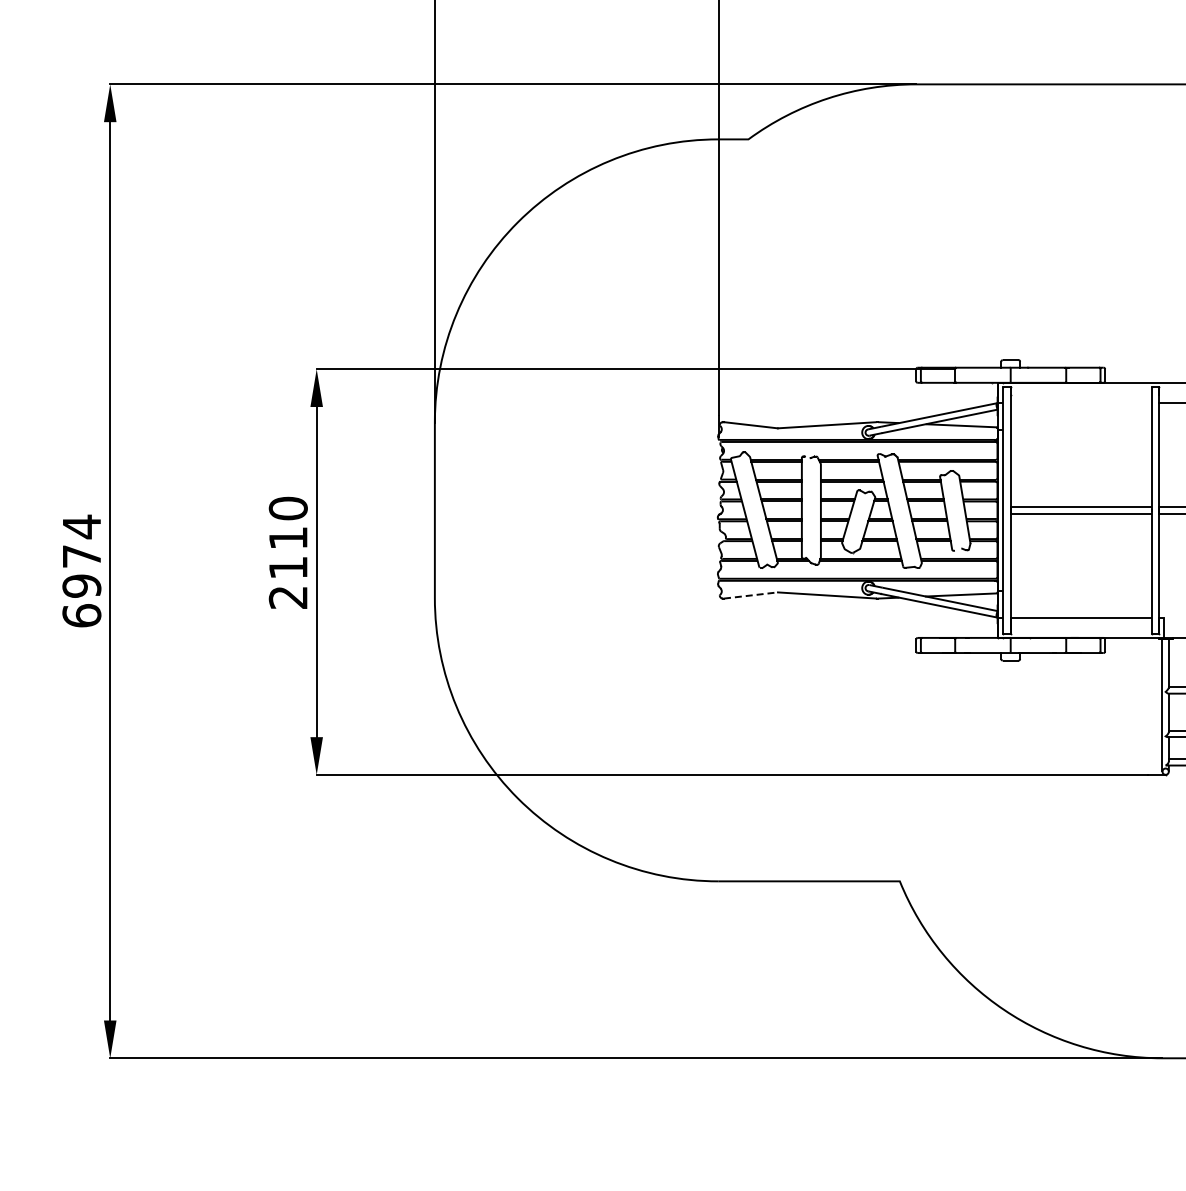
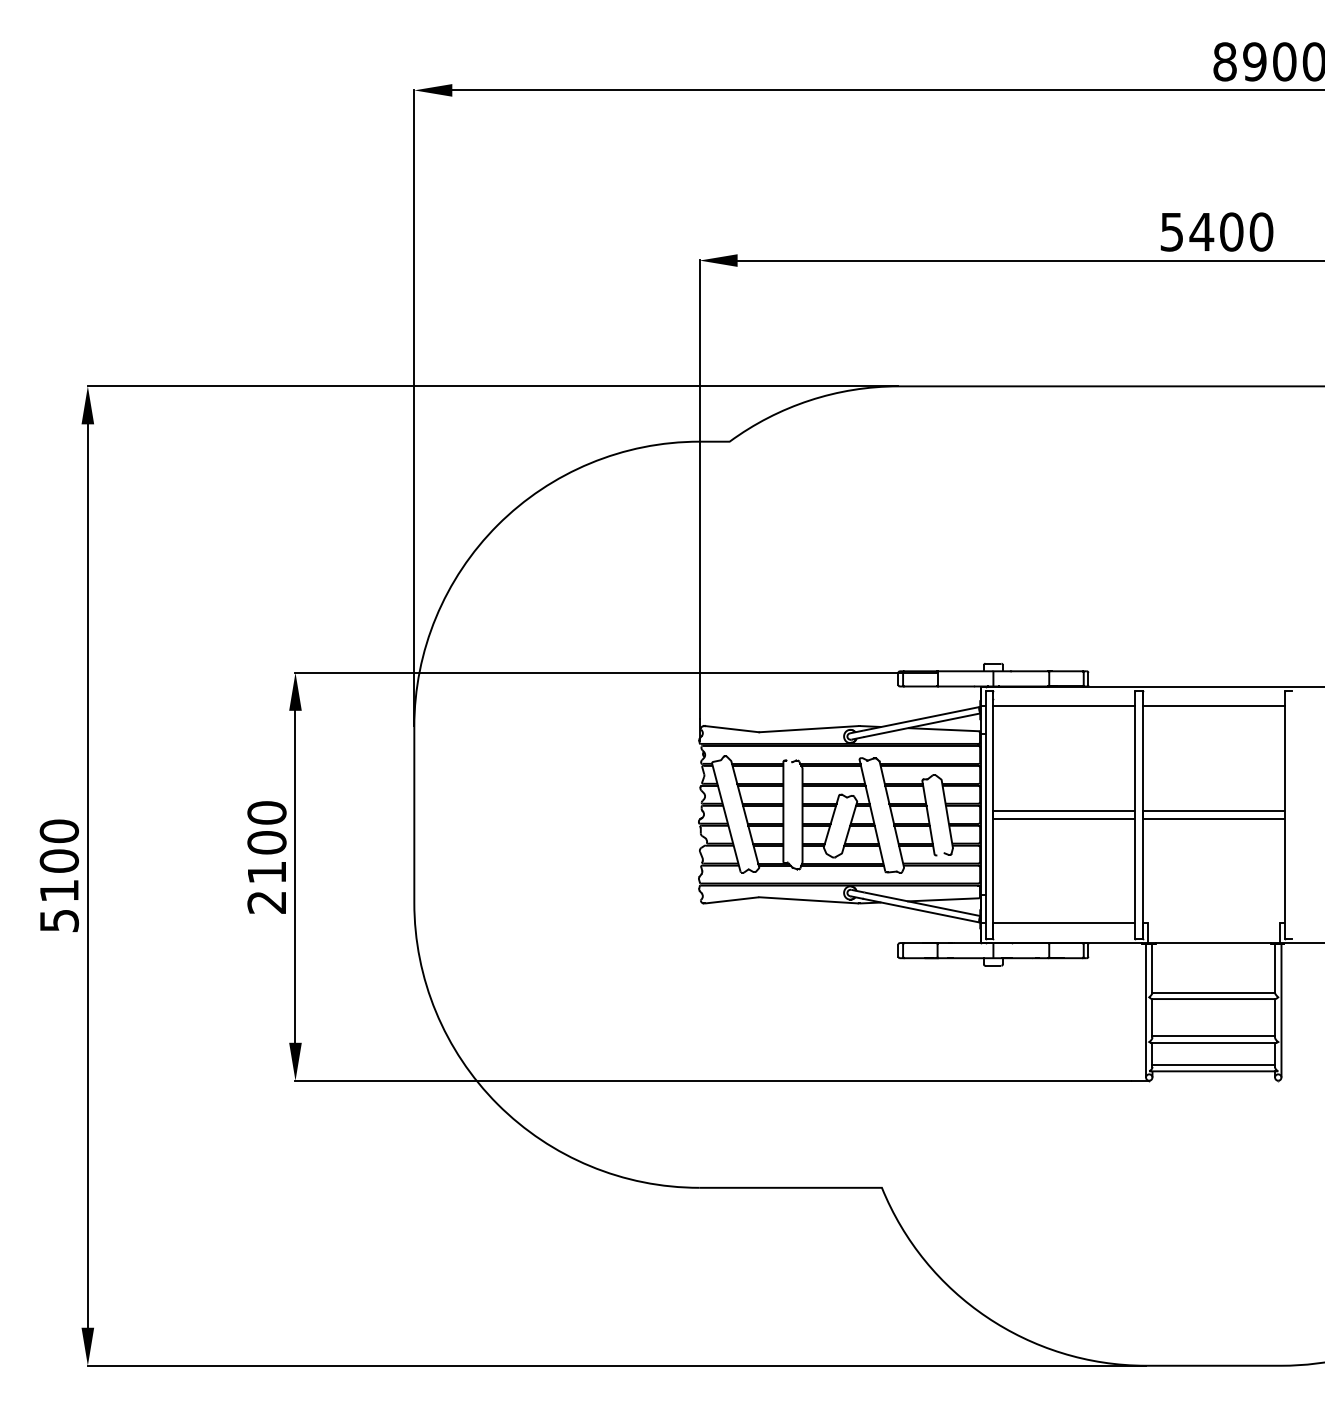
line: (1081, 402) -> (1064, 706), added
text: (287, 537) -> (266, 842), 2110 -> 2100
text: (82, 570) -> (59, 875), 6974 -> 5100
line: (749, 595) -> (730, 900), dashed -> solid

